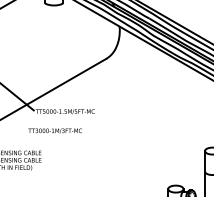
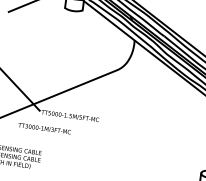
text: (54, 130) -> (43, 128), moved

